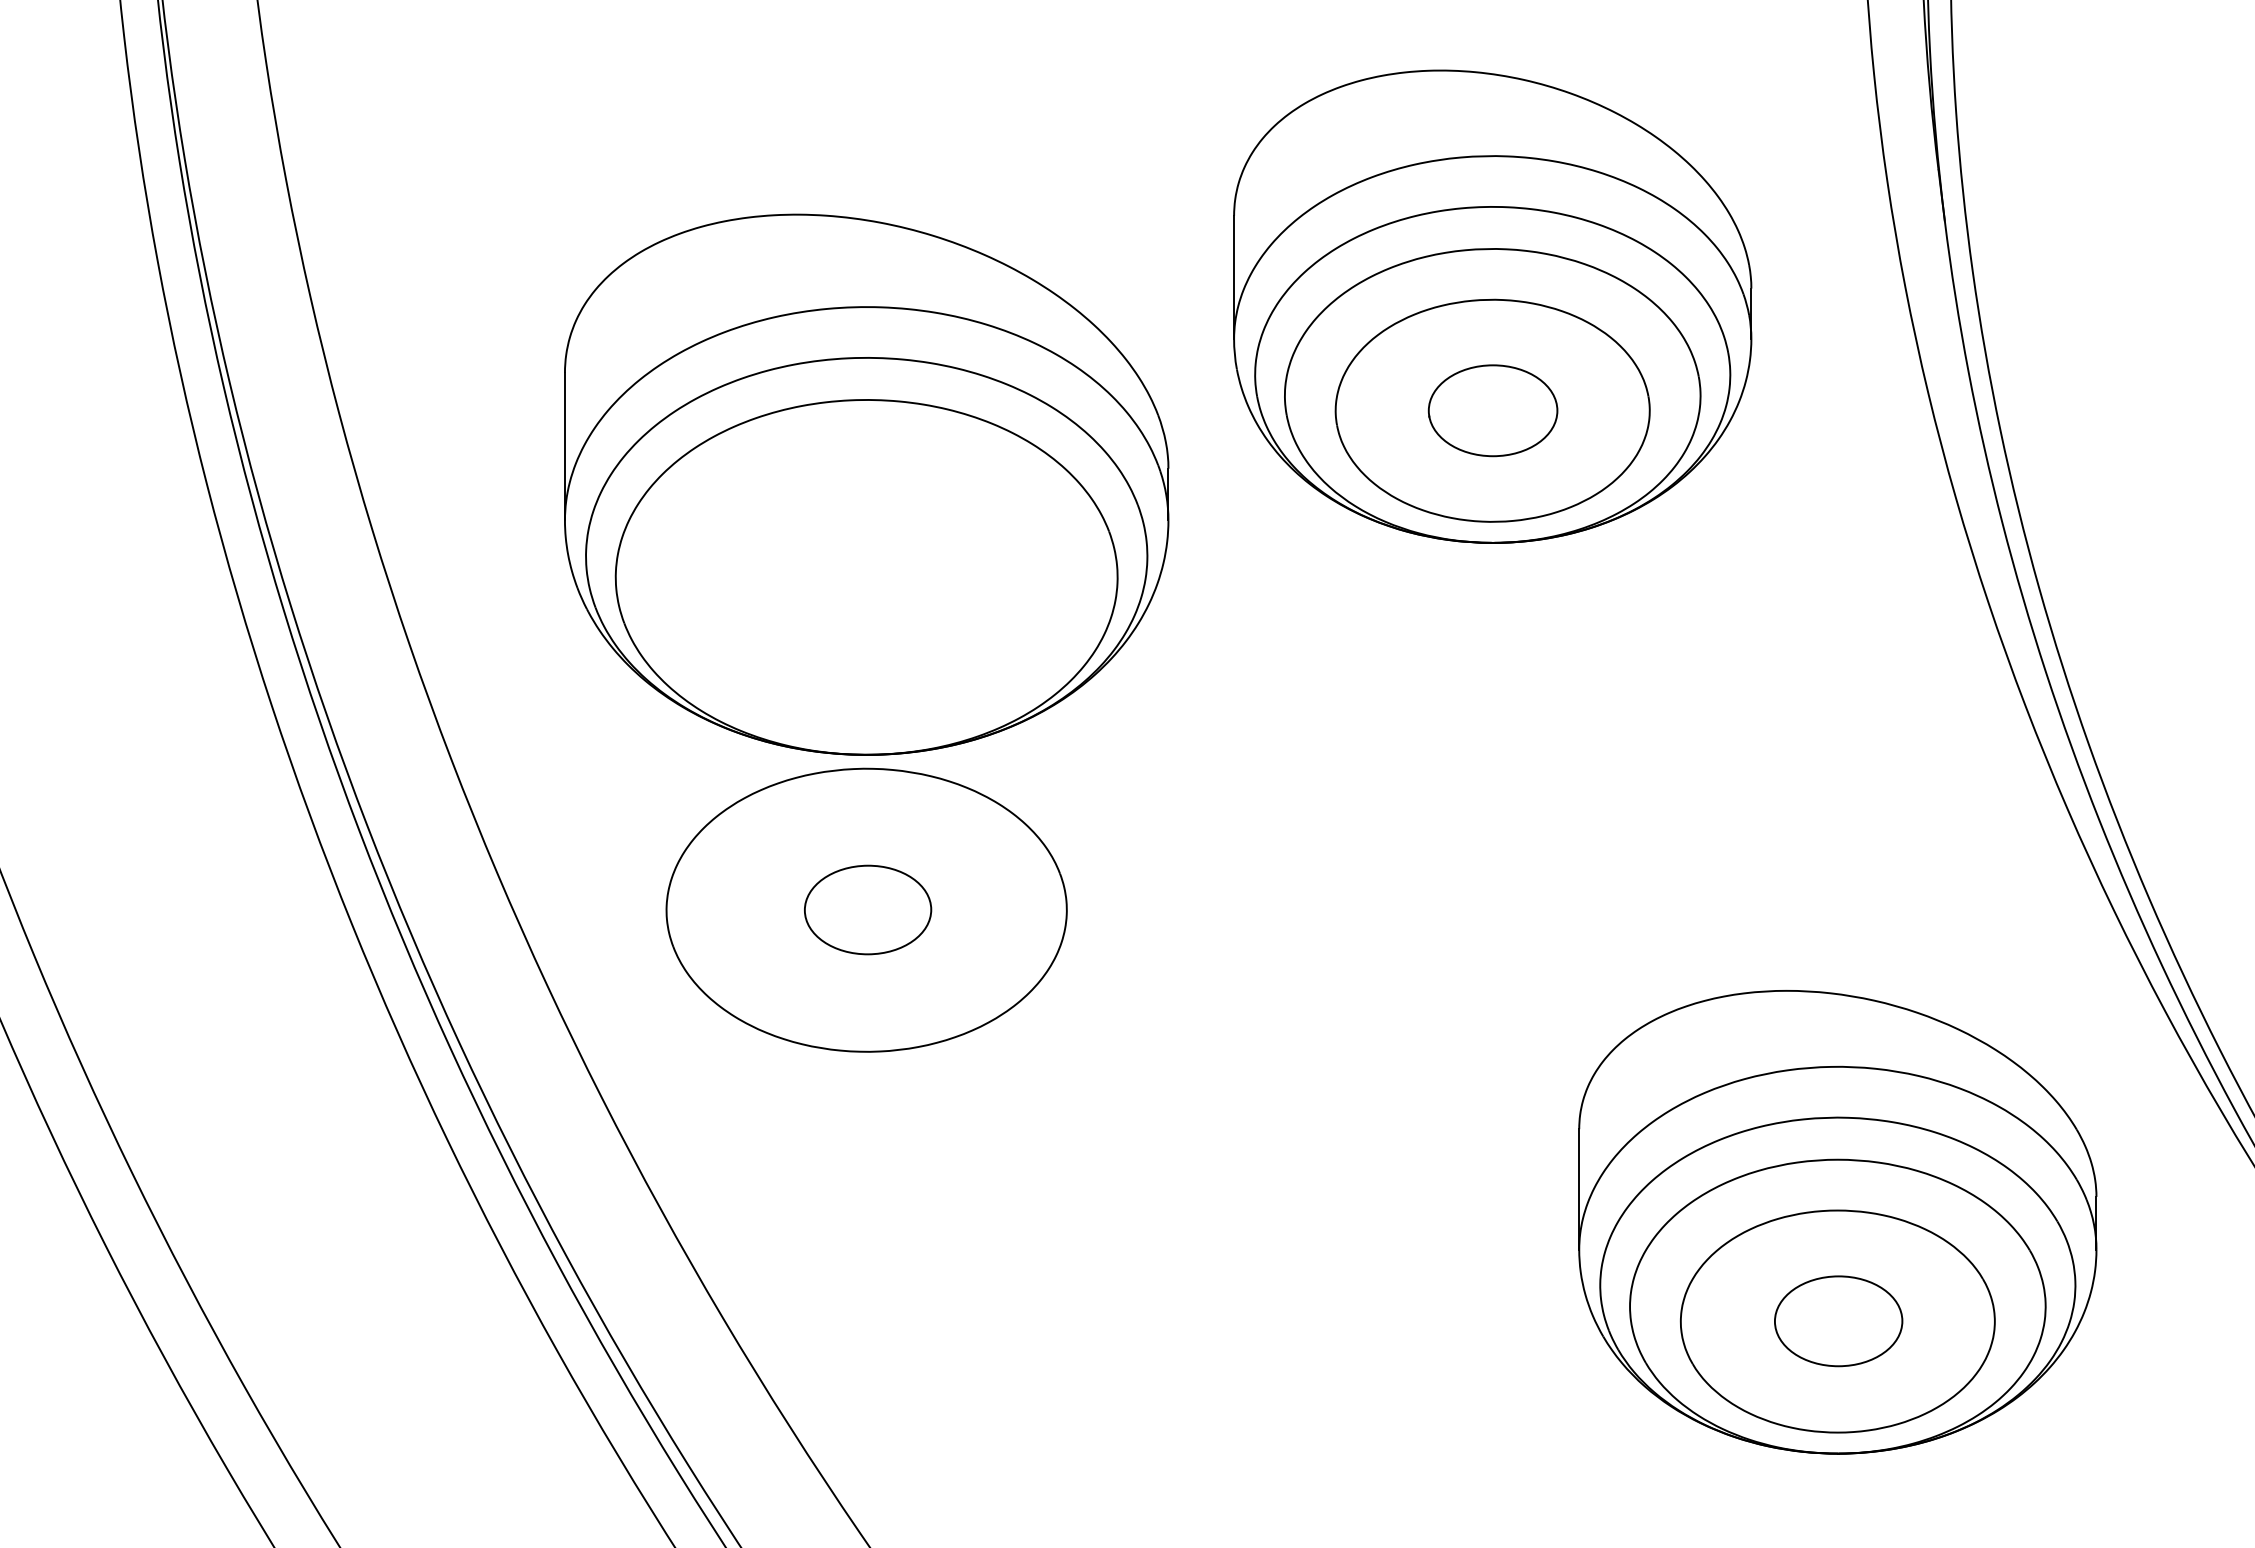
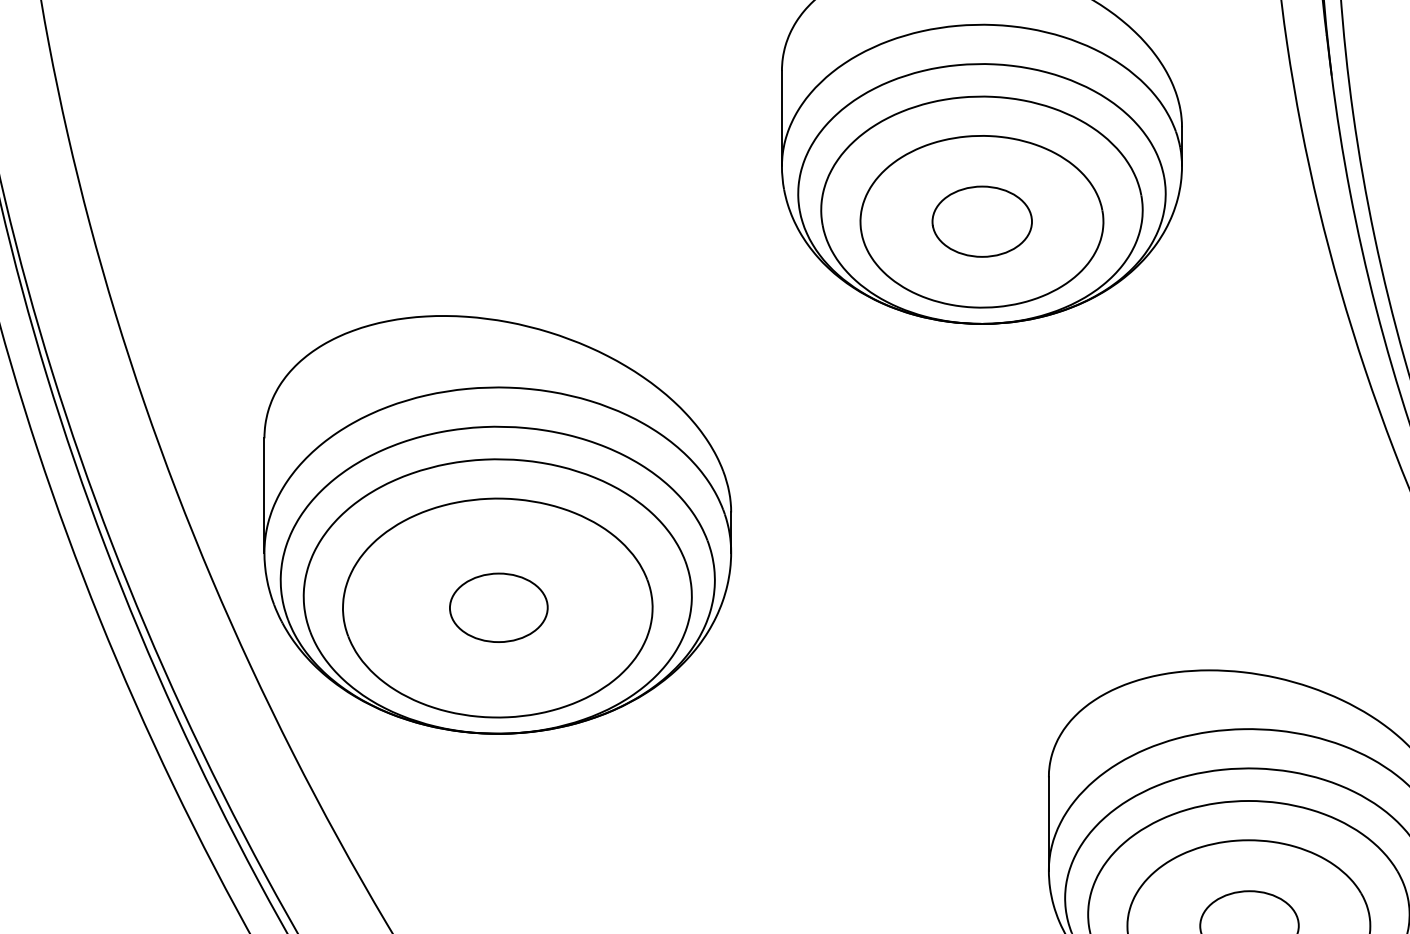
part: (866, 484) -> (497, 524), moved

